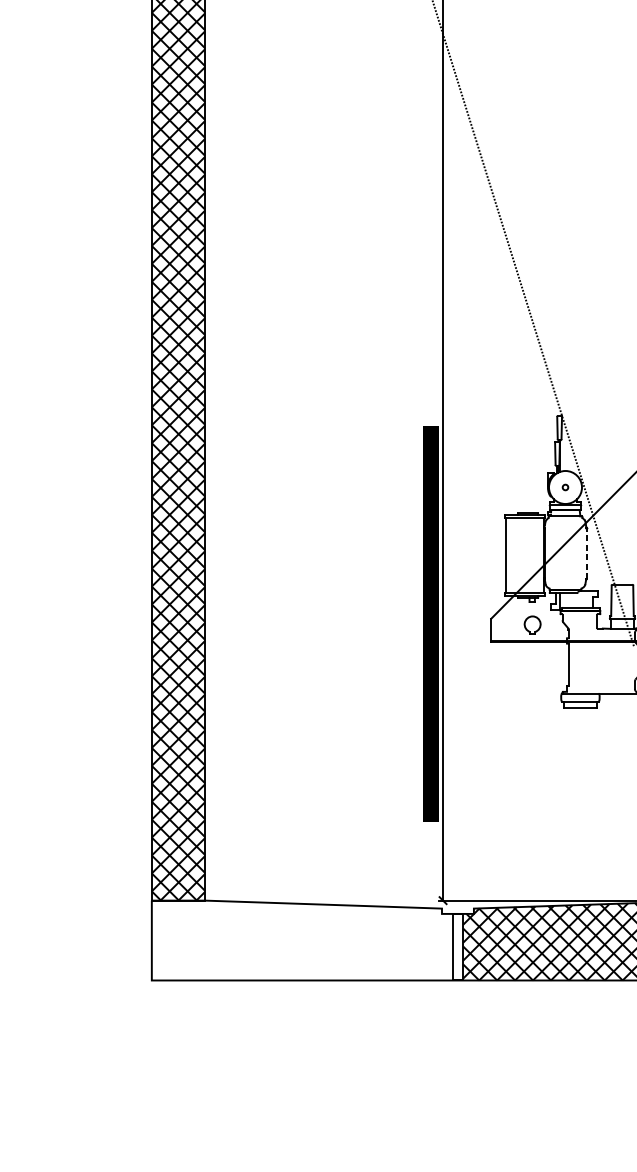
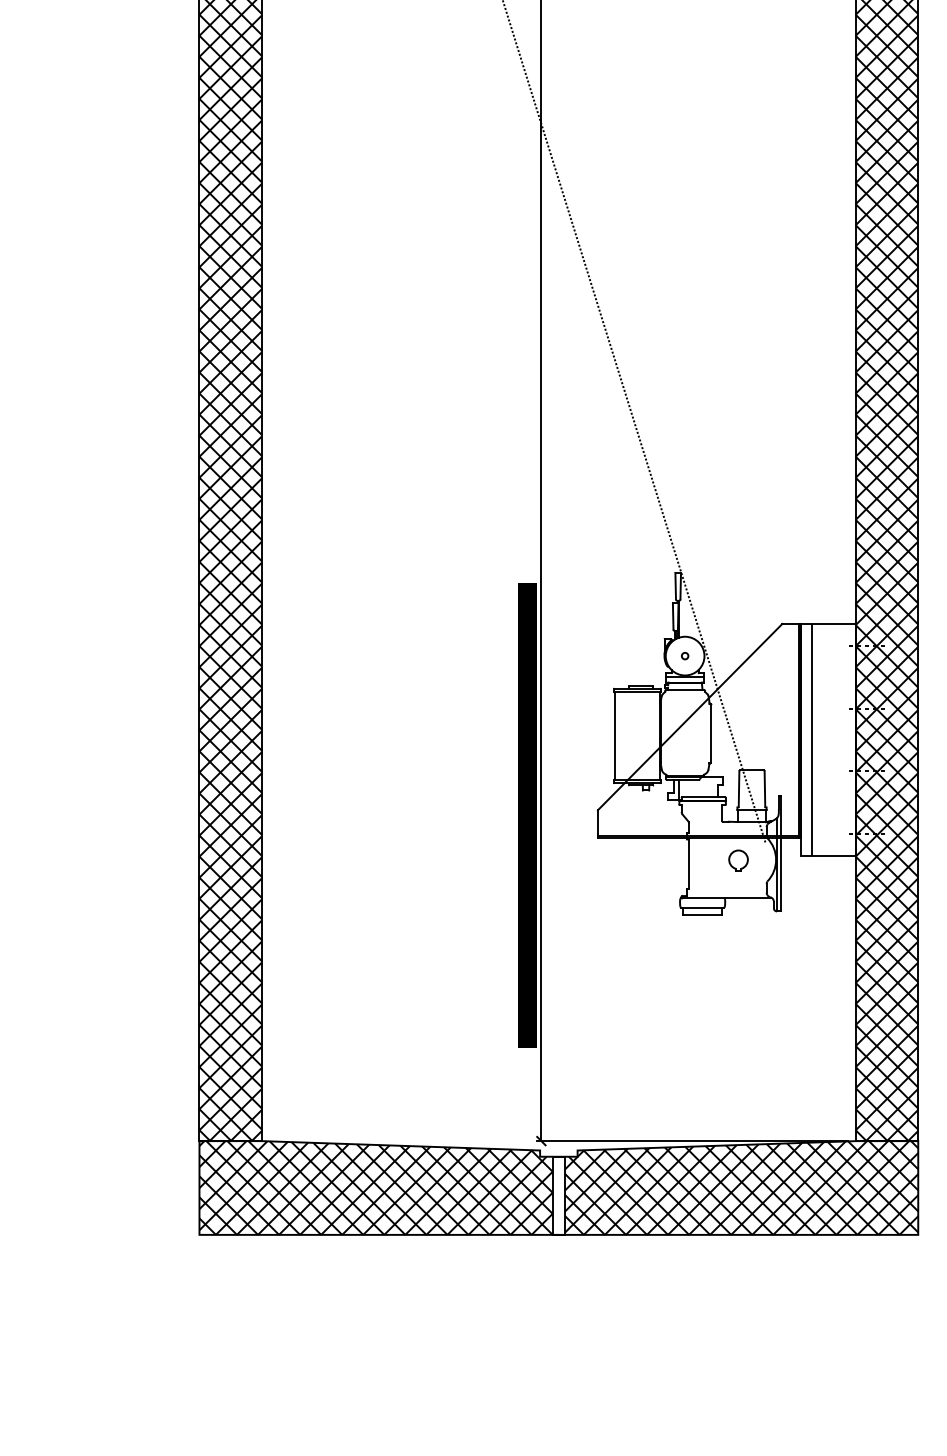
line: (587, 553) -> (710, 733), dashed -> solid
part: (532, 624) -> (738, 860), moved
hatch: (301, 940) -> (375, 1187), added

